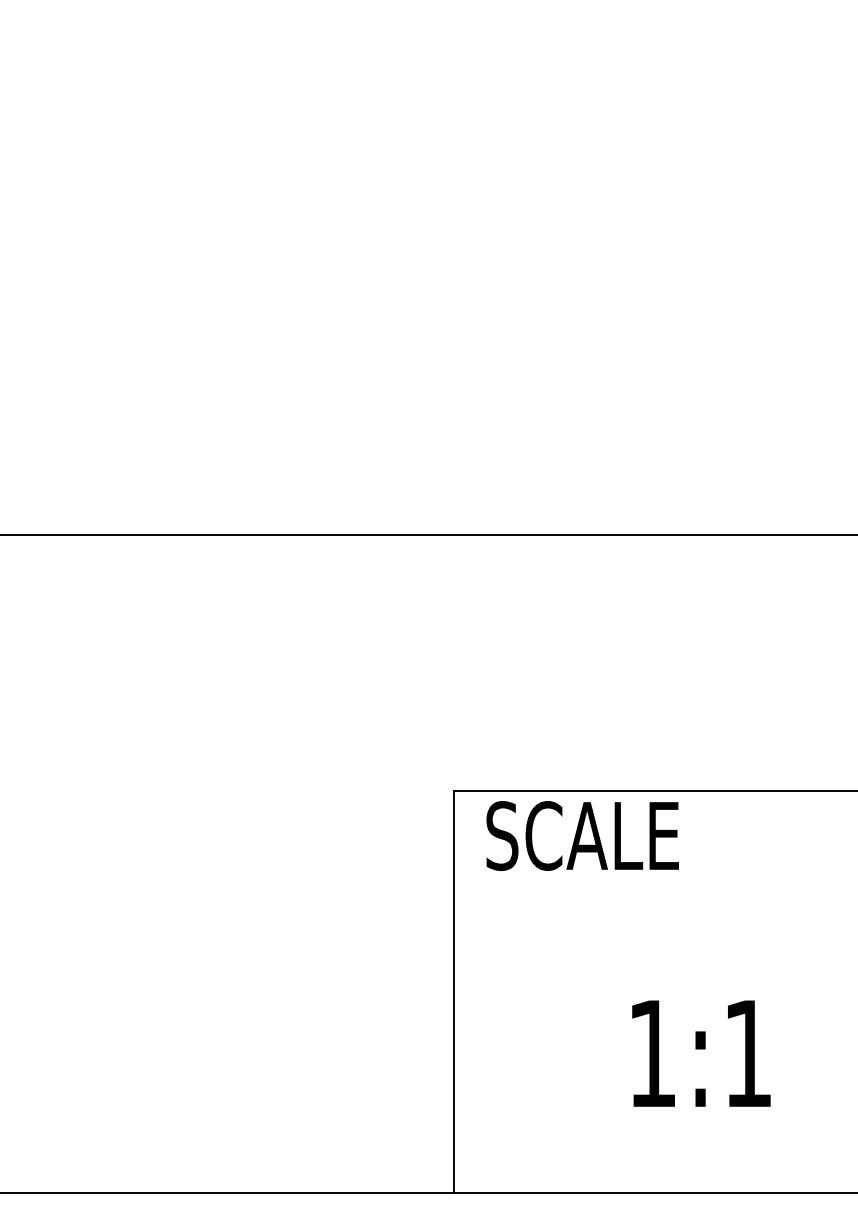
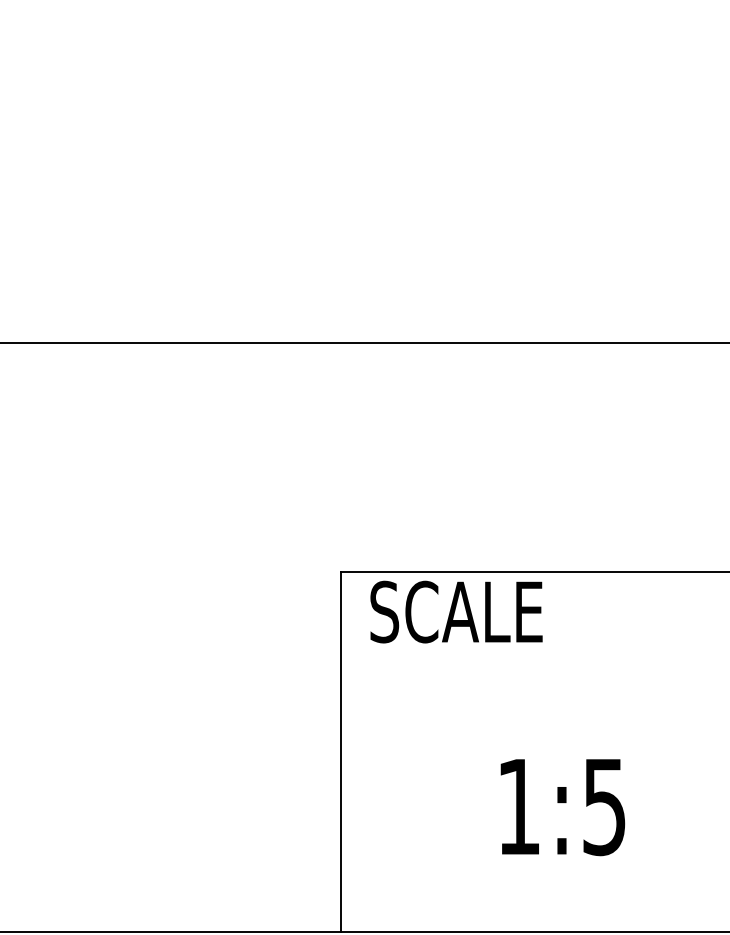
text: (747, 1054) -> (603, 807), 1:1 -> 1:5

